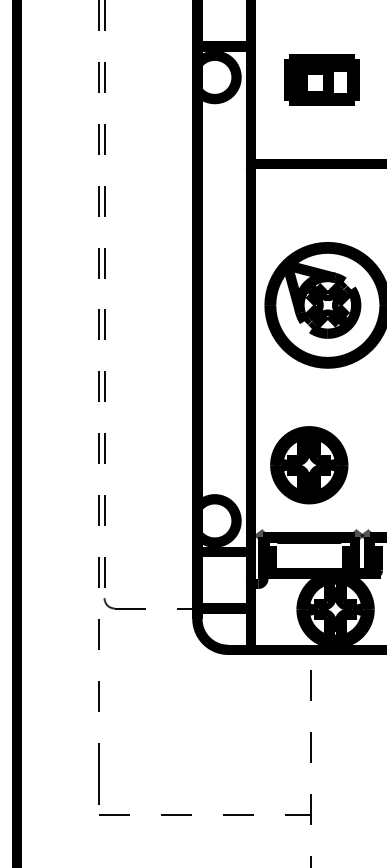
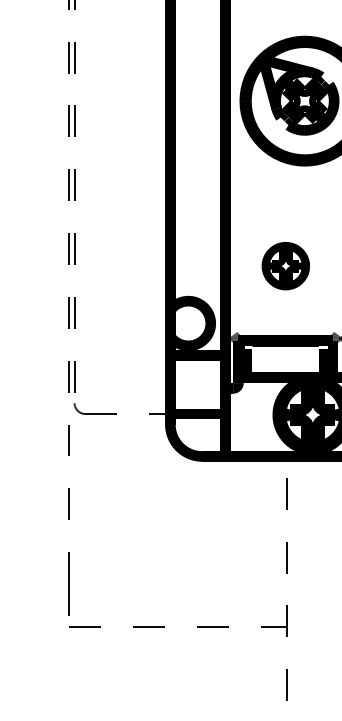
part: (309, 465) -> (286, 266), size x0.6

